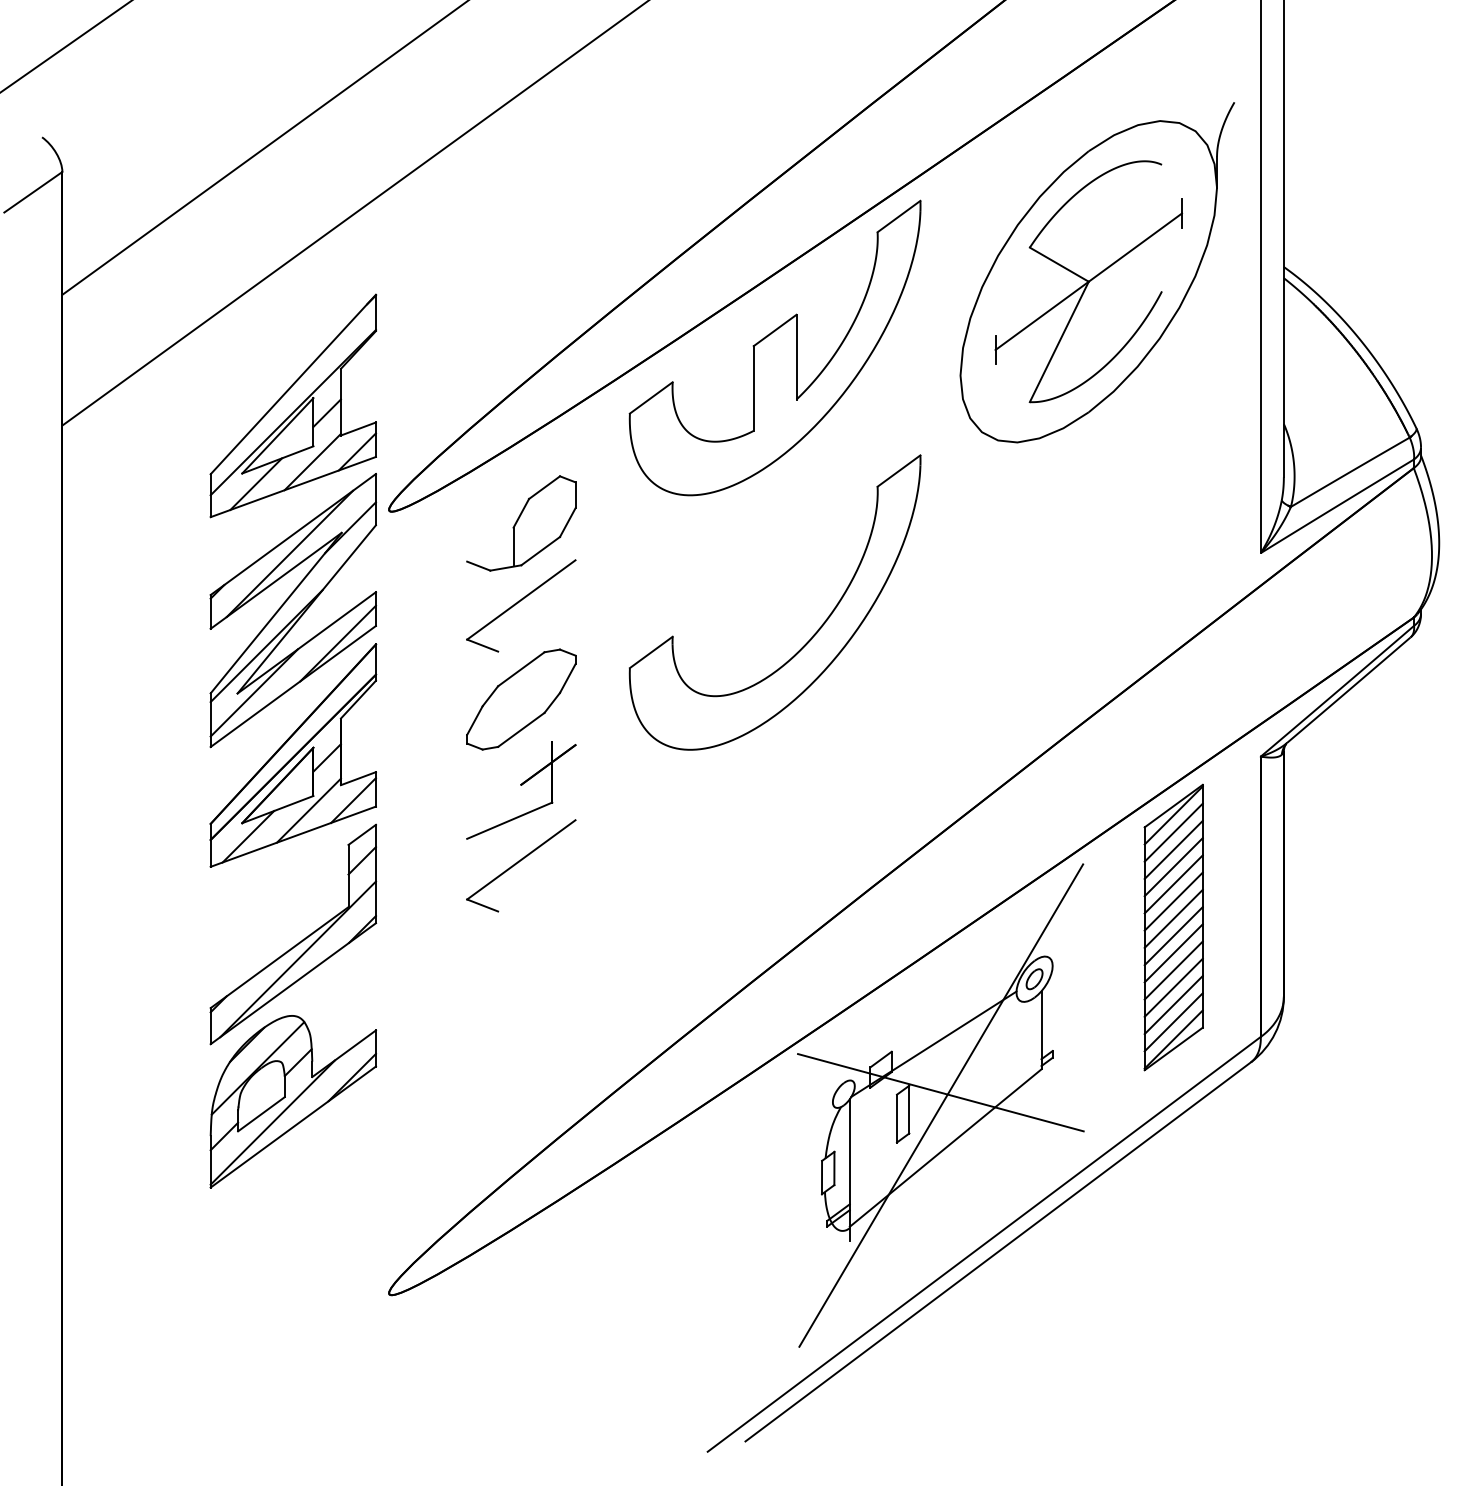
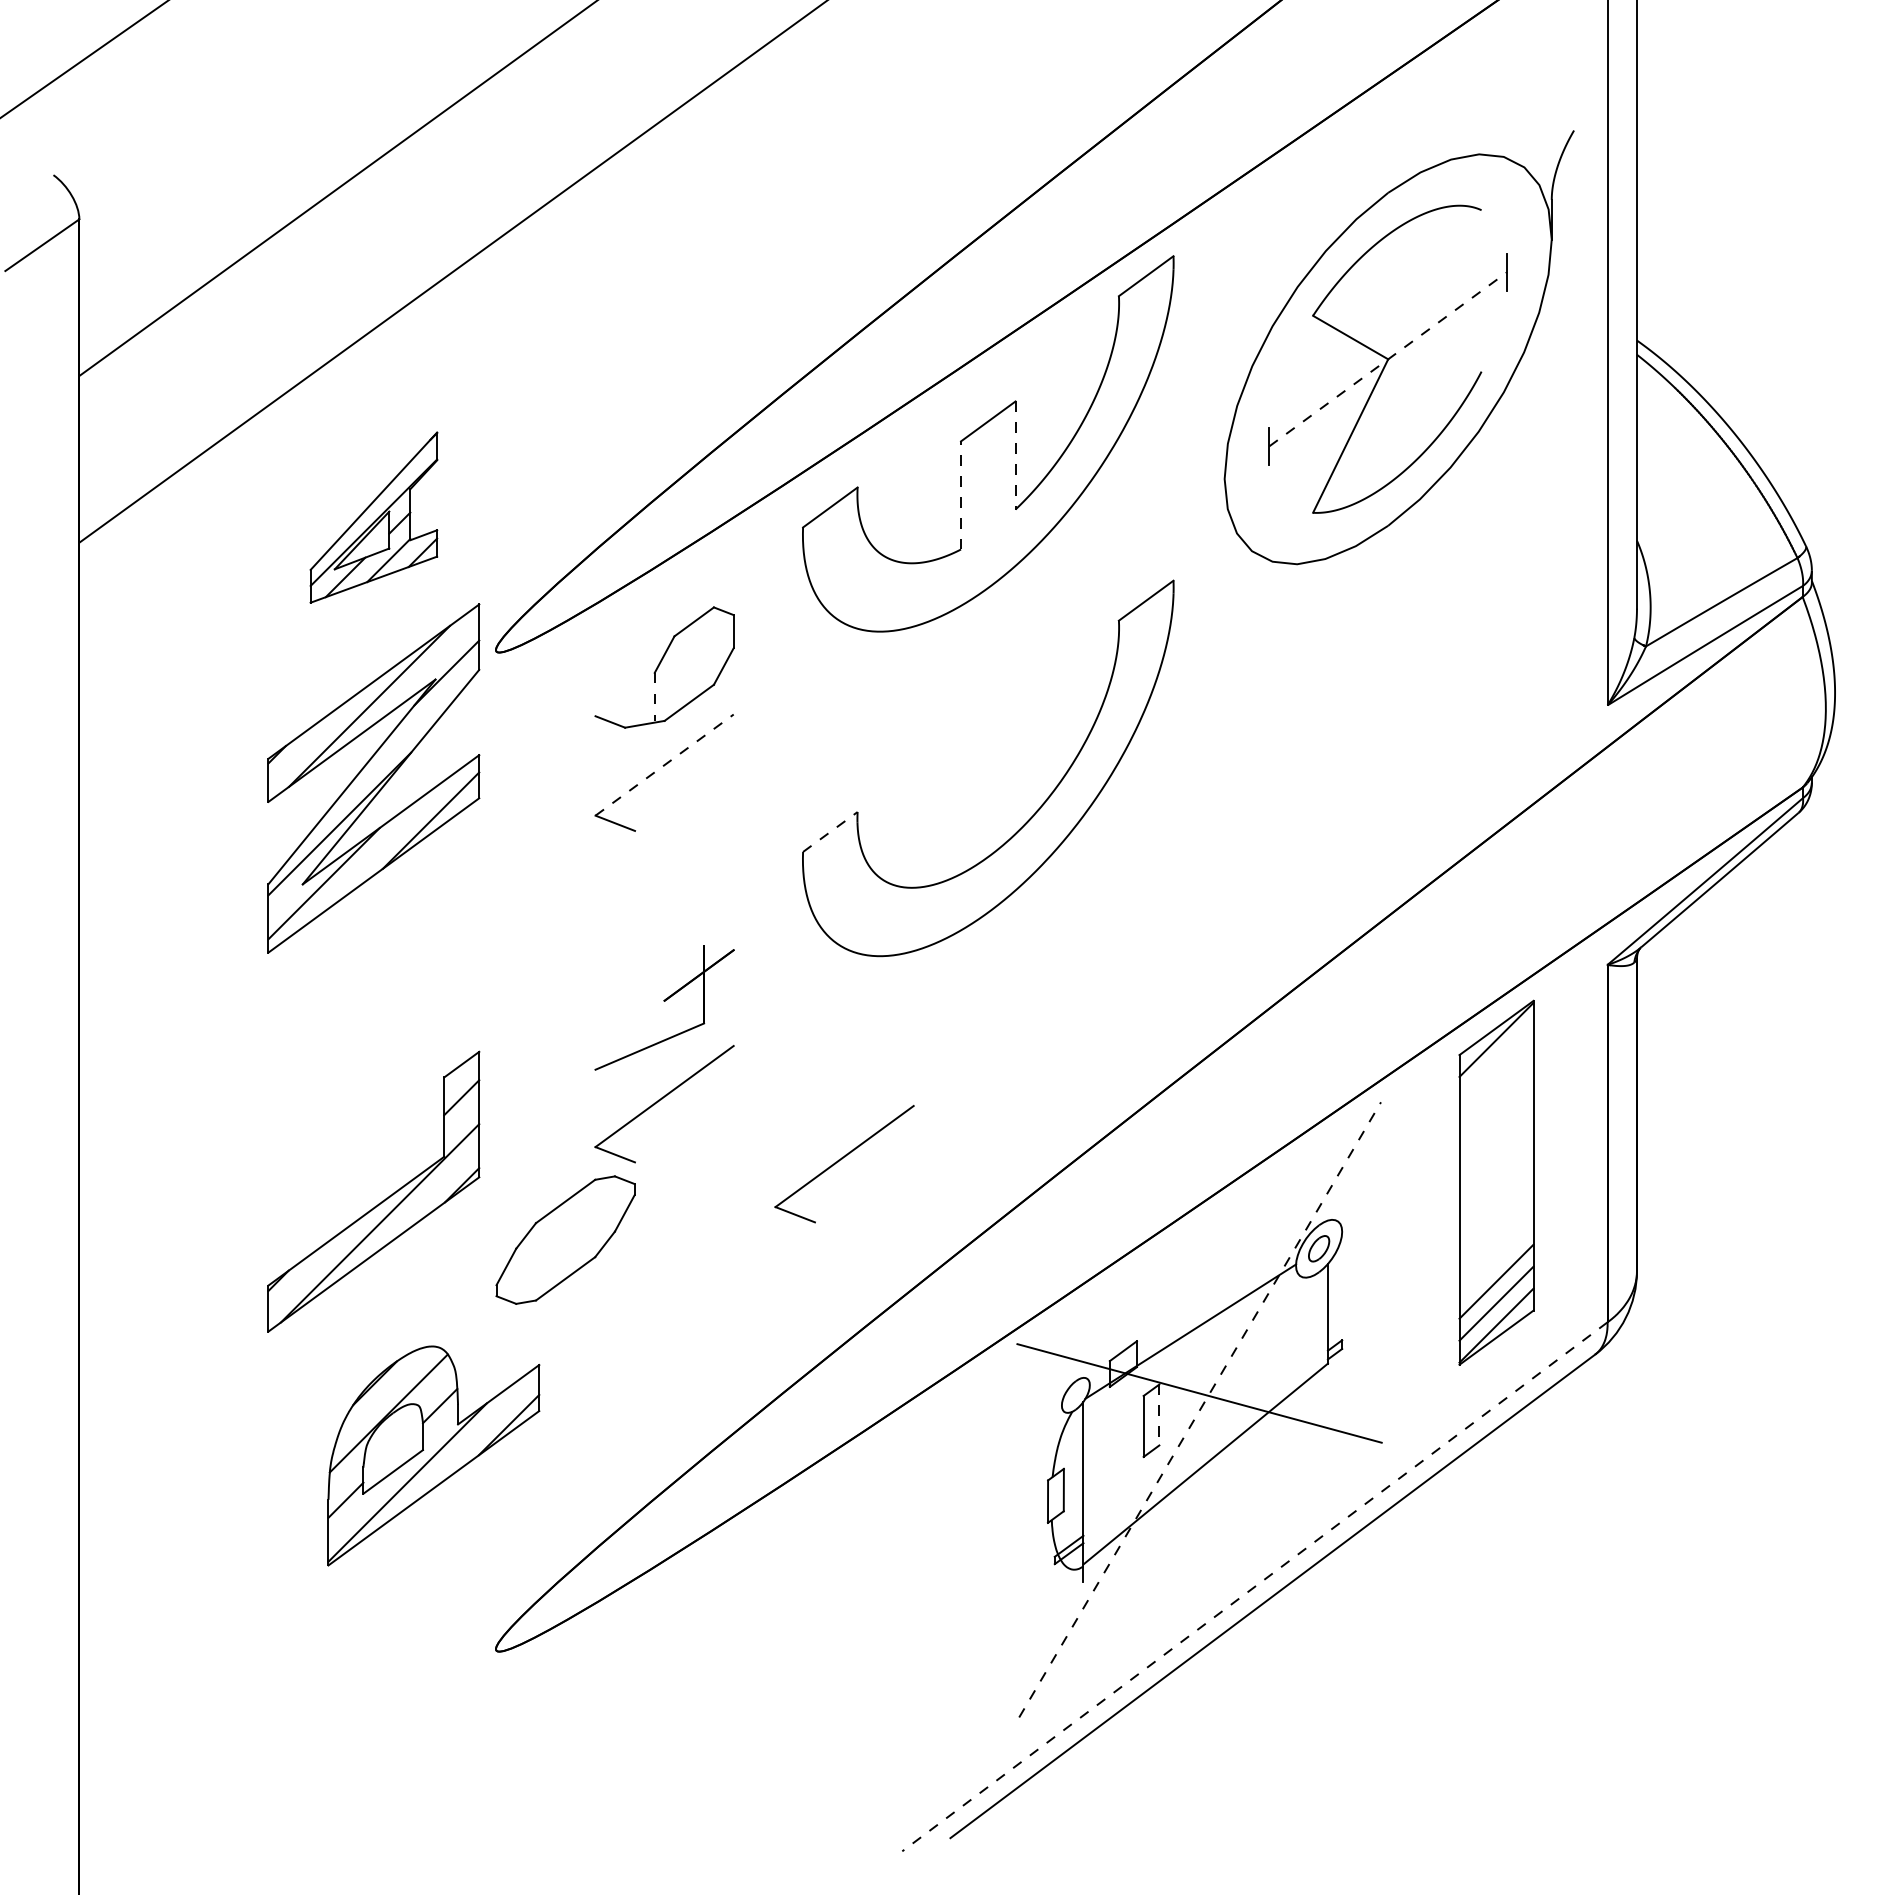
line: (1089, 281) -> (1388, 359), solid -> dashed
line: (796, 357) -> (1015, 456), solid -> dashed
line: (754, 387) -> (961, 494), solid -> dashed
part: (293, 405) -> (373, 517), size x0.6
line: (513, 546) -> (654, 696), solid -> dashed
line: (521, 600) -> (664, 765), solid -> dashed
line: (651, 652) -> (830, 832), solid -> dashed
part: (521, 699) -> (565, 1239), moved
part: (293, 755) -> (373, 963), removed
line: (1173, 832) -> (1496, 1061), removed
line: (1173, 849) -> (1496, 1083), removed
line: (1173, 866) -> (1496, 1105), removed
line: (1173, 884) -> (1496, 1127), removed
line: (1173, 901) -> (1496, 1149), removed
part: (662, 913) -> (844, 1164), added
line: (1173, 918) -> (1496, 1171), removed
line: (1173, 935) -> (1496, 1193), removed
line: (1173, 953) -> (1496, 1215), removed
line: (1173, 970) -> (1496, 1237), removed
line: (1173, 987) -> (1496, 1259), removed
part: (293, 1101) -> (433, 1455), moved
line: (941, 1105) -> (1200, 1409), solid -> dashed
line: (909, 1110) -> (1159, 1415), solid -> dashed
line: (983, 1244) -> (1254, 1586), solid -> dashed

